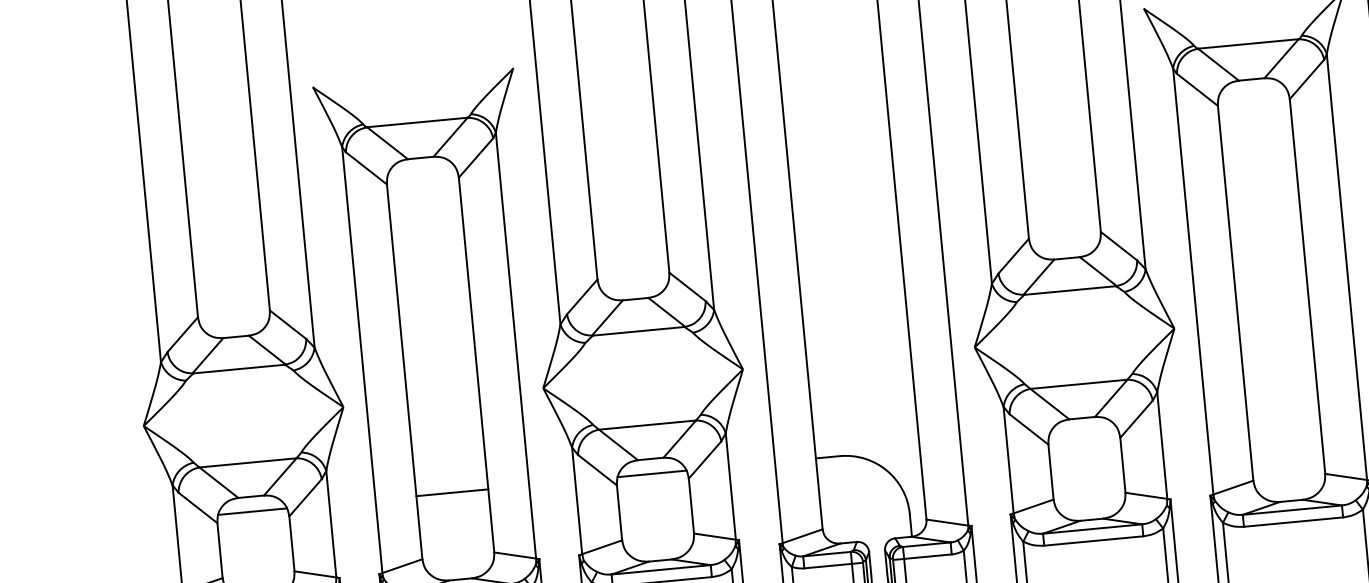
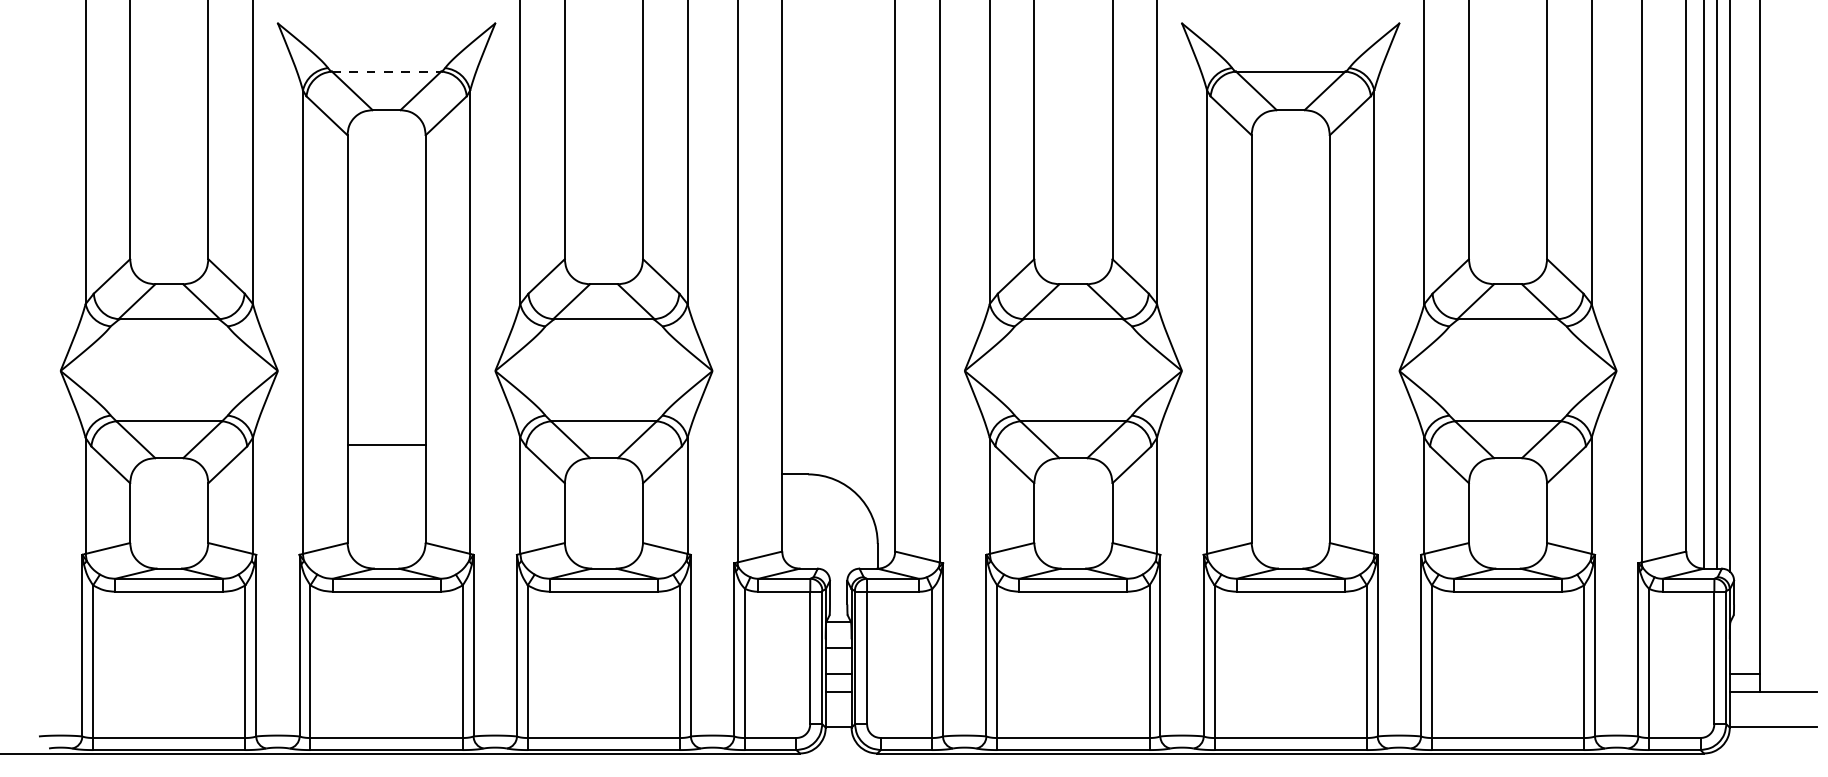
line: (417, 122) -> (386, 71), solid -> dashed
line: (651, 474) -> (603, 474), removed
line: (452, 492) -> (386, 445), moved
line: (251, 511) -> (168, 474), removed

